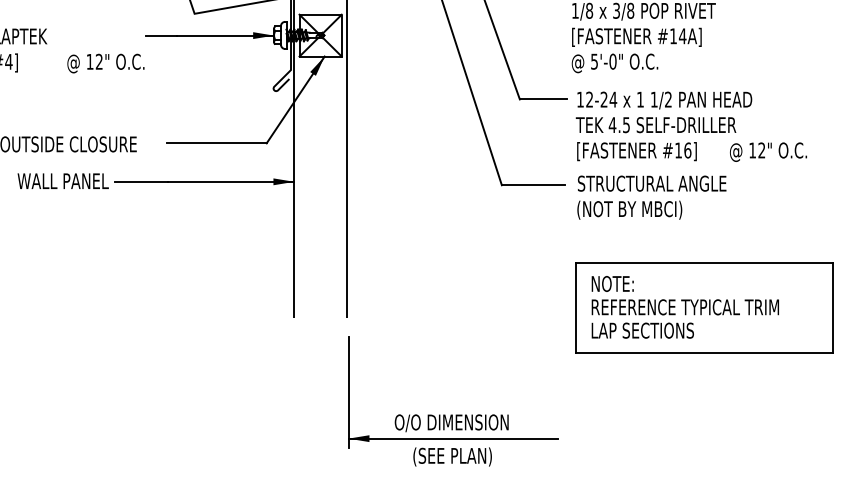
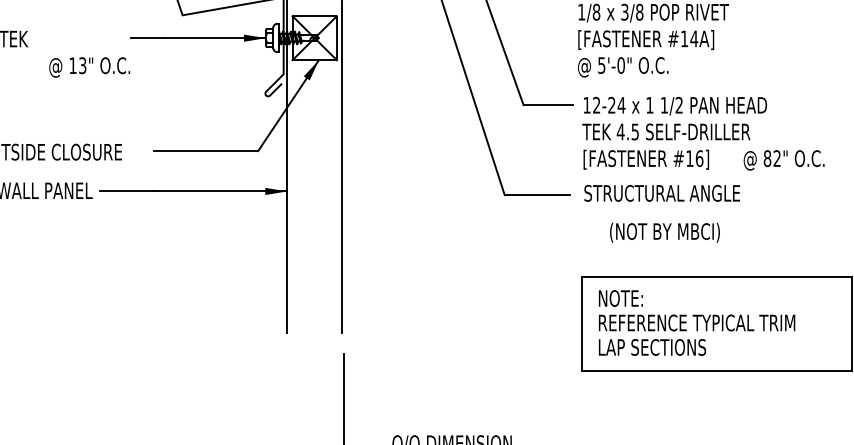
text: (99, 61) -> (82, 65), 12" -> 13"
text: (752, 150) -> (767, 158), 12" -> 82"
text: (629, 209) -> (664, 231), moved

